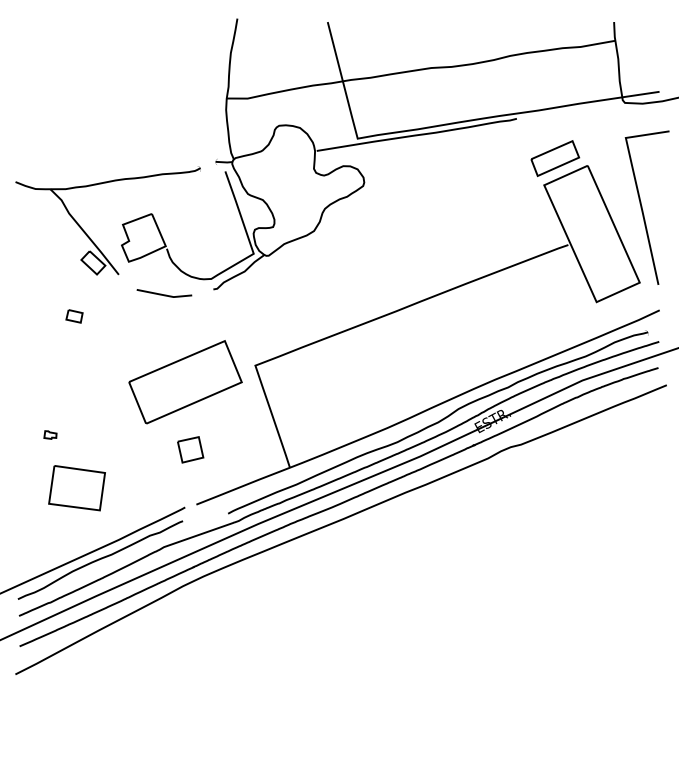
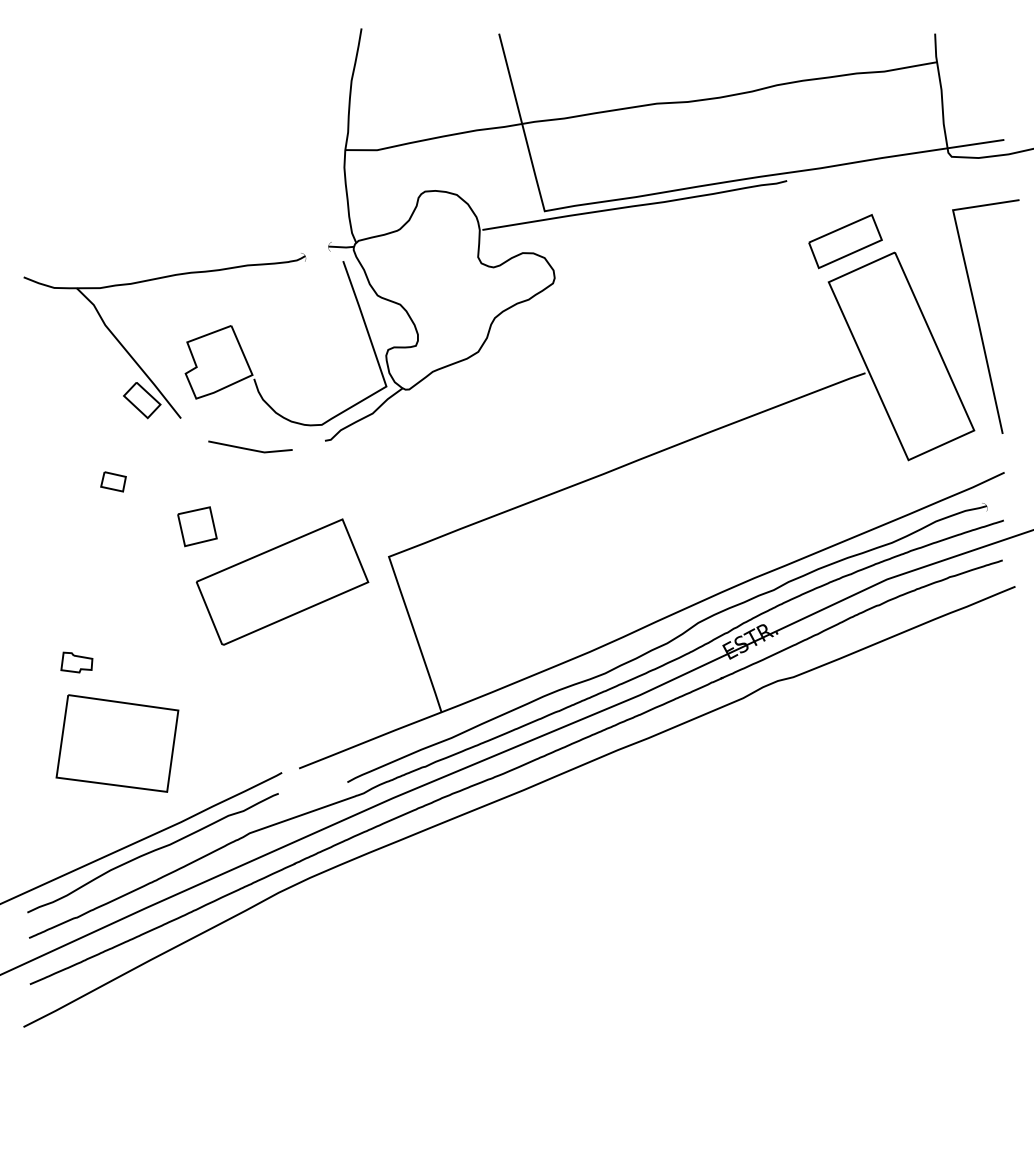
part: (50, 434) -> (76, 661), size x1.67
part: (190, 449) -> (197, 526), moved
part: (76, 487) -> (116, 742), size x1.43

